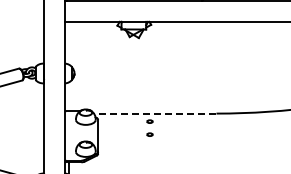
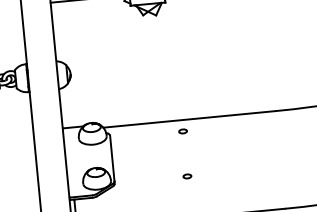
line: (154, 113) -> (188, 119), dashed -> solid
part: (149, 134) -> (186, 176), moved

